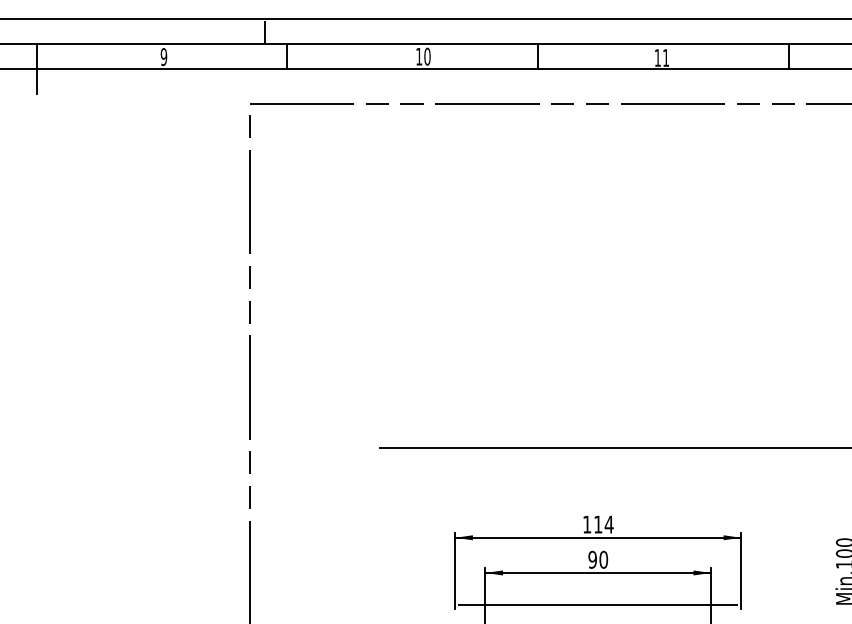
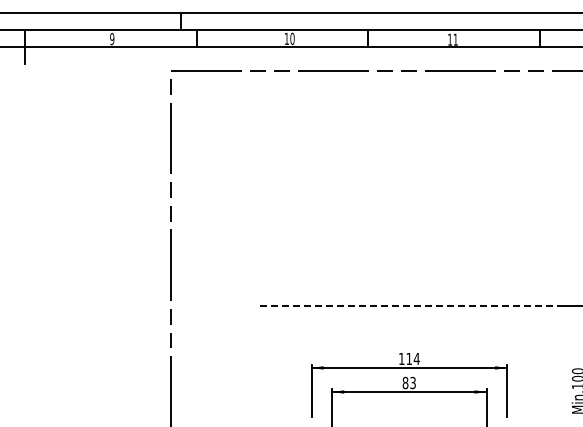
line: (598, 447) -> (409, 306), solid -> dashed
text: (597, 560) -> (408, 383), 90 -> 83
line: (598, 605) -> (409, 414), removed

